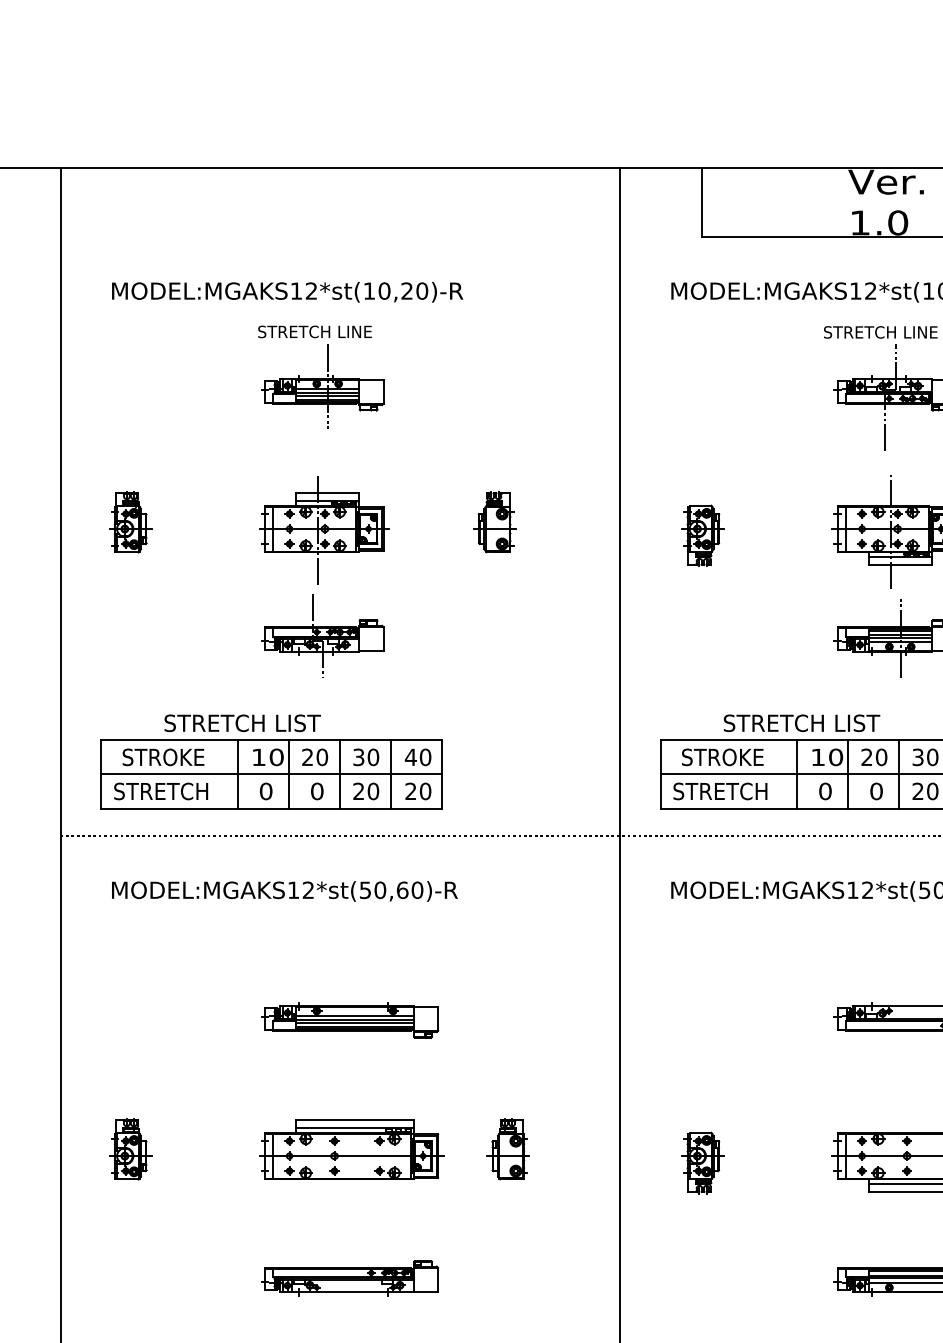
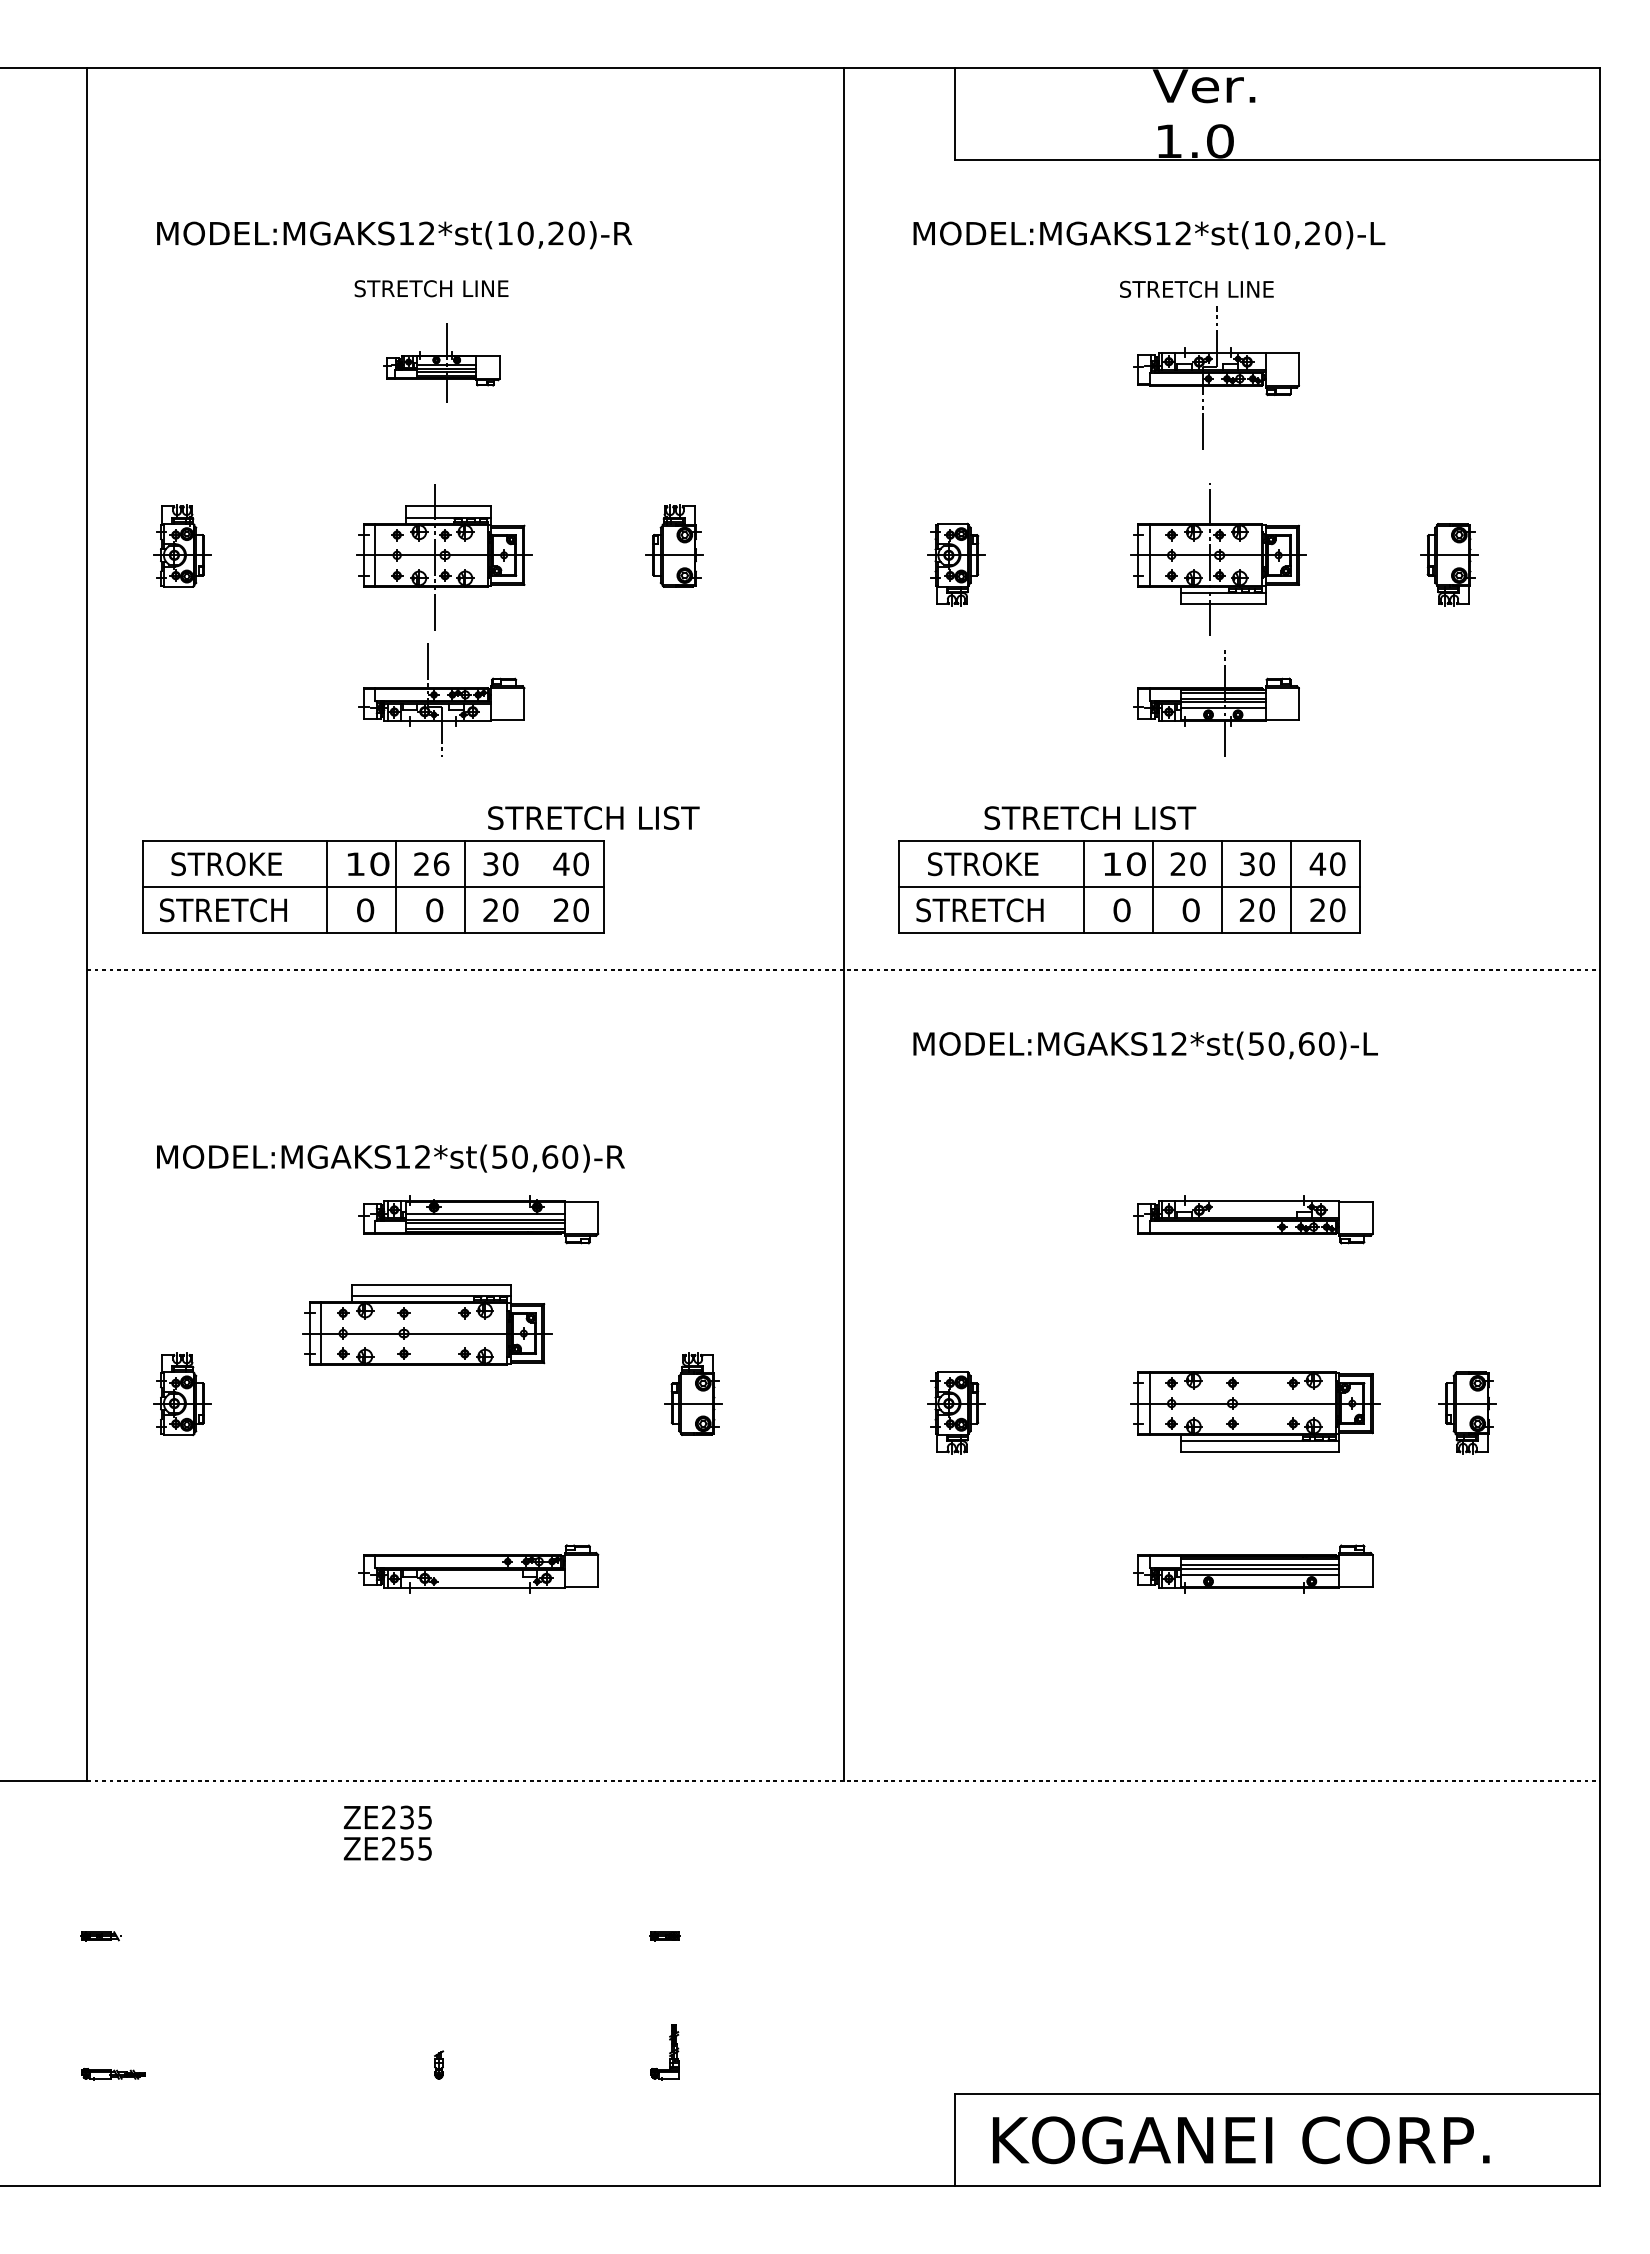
part: (322, 386) -> (441, 362), size x0.7
text: (242, 722) -> (593, 817), moved
text: (322, 756) -> (441, 863), 20 -> 26
line: (391, 774) -> (534, 887), removed
text: (284, 891) -> (390, 1158), moved
part: (351, 1149) -> (427, 1324), moved

